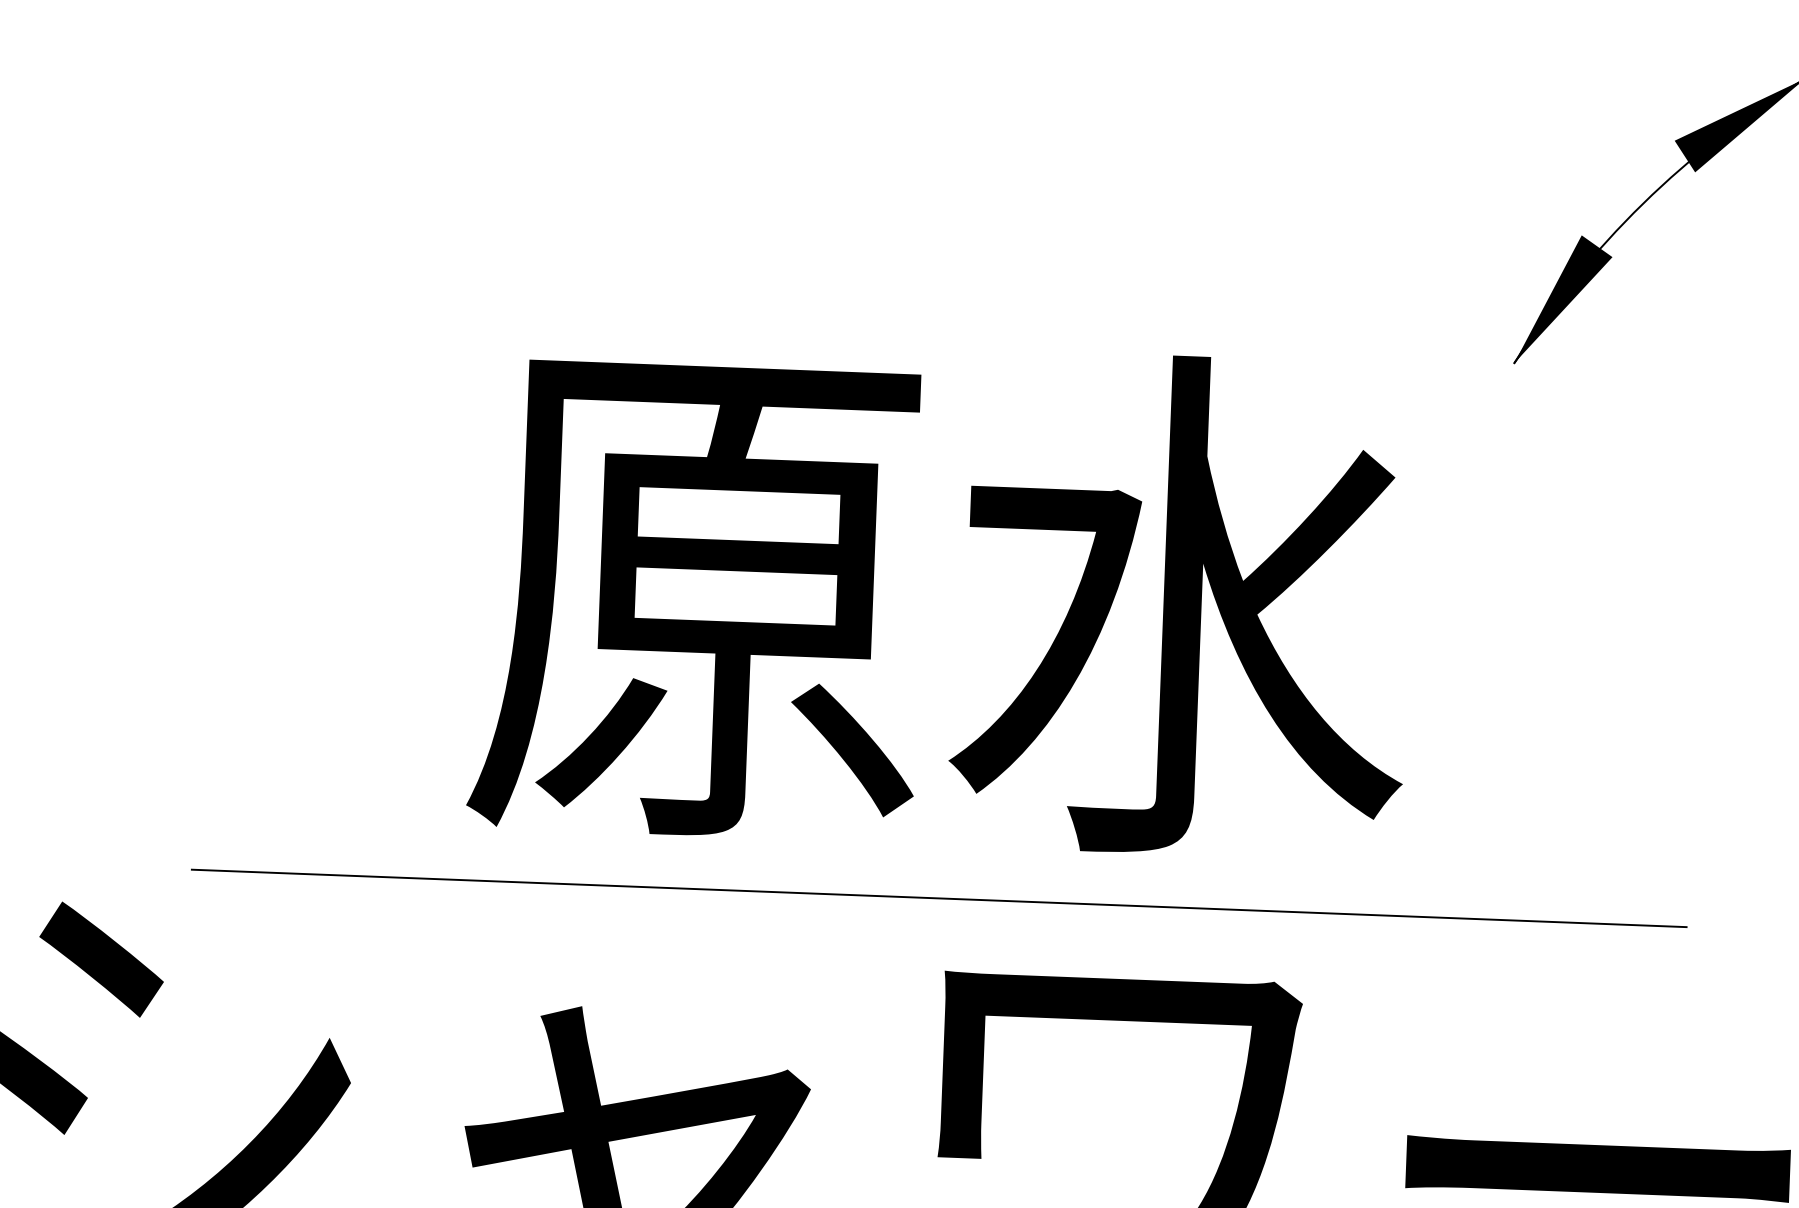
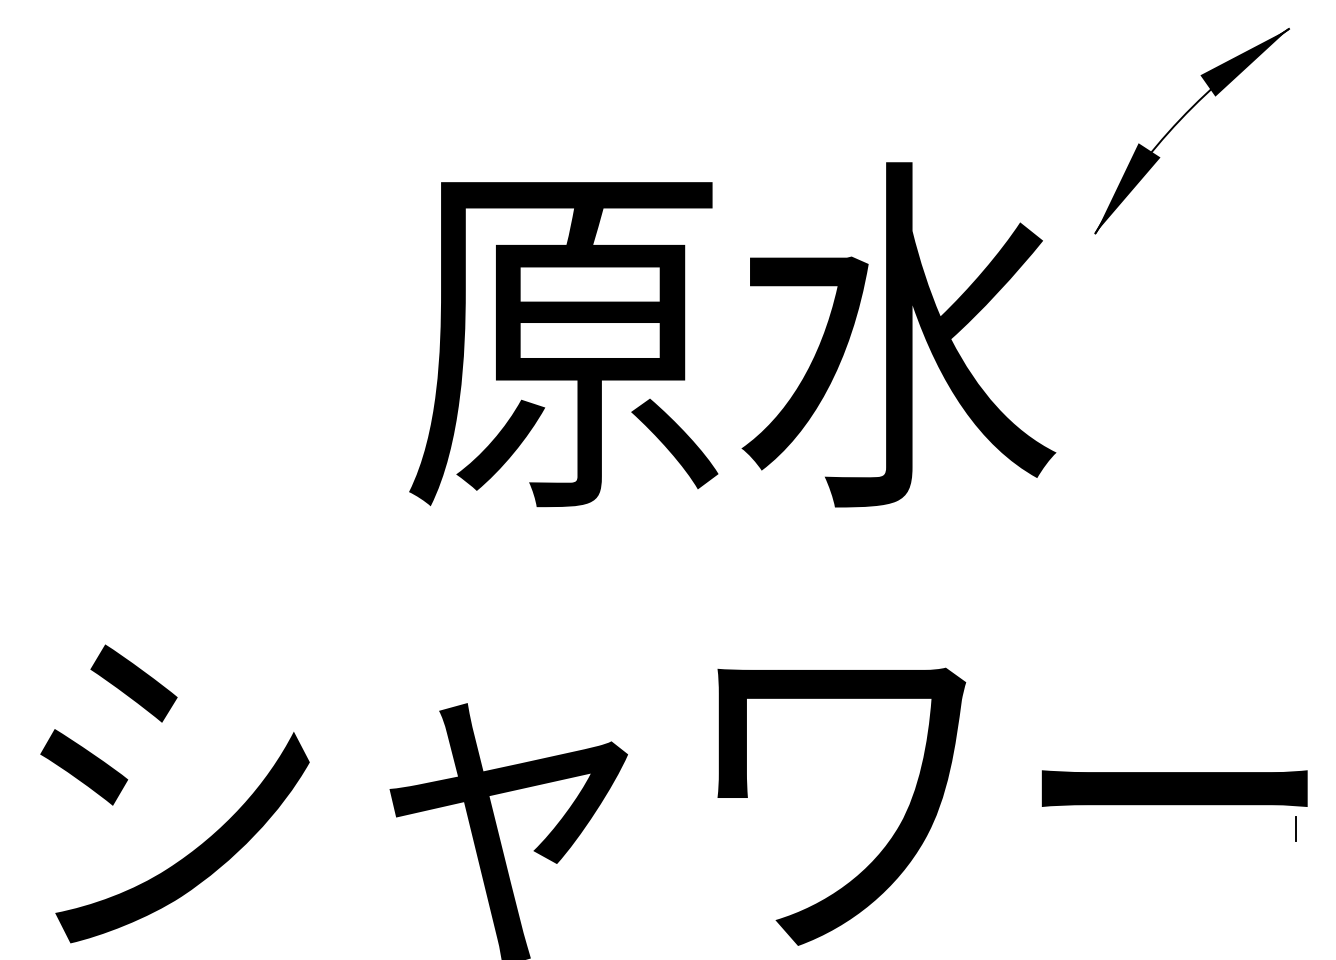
text: (941, 595) -> (732, 334), moved
line: (938, 897) -> (711, 618), removed

